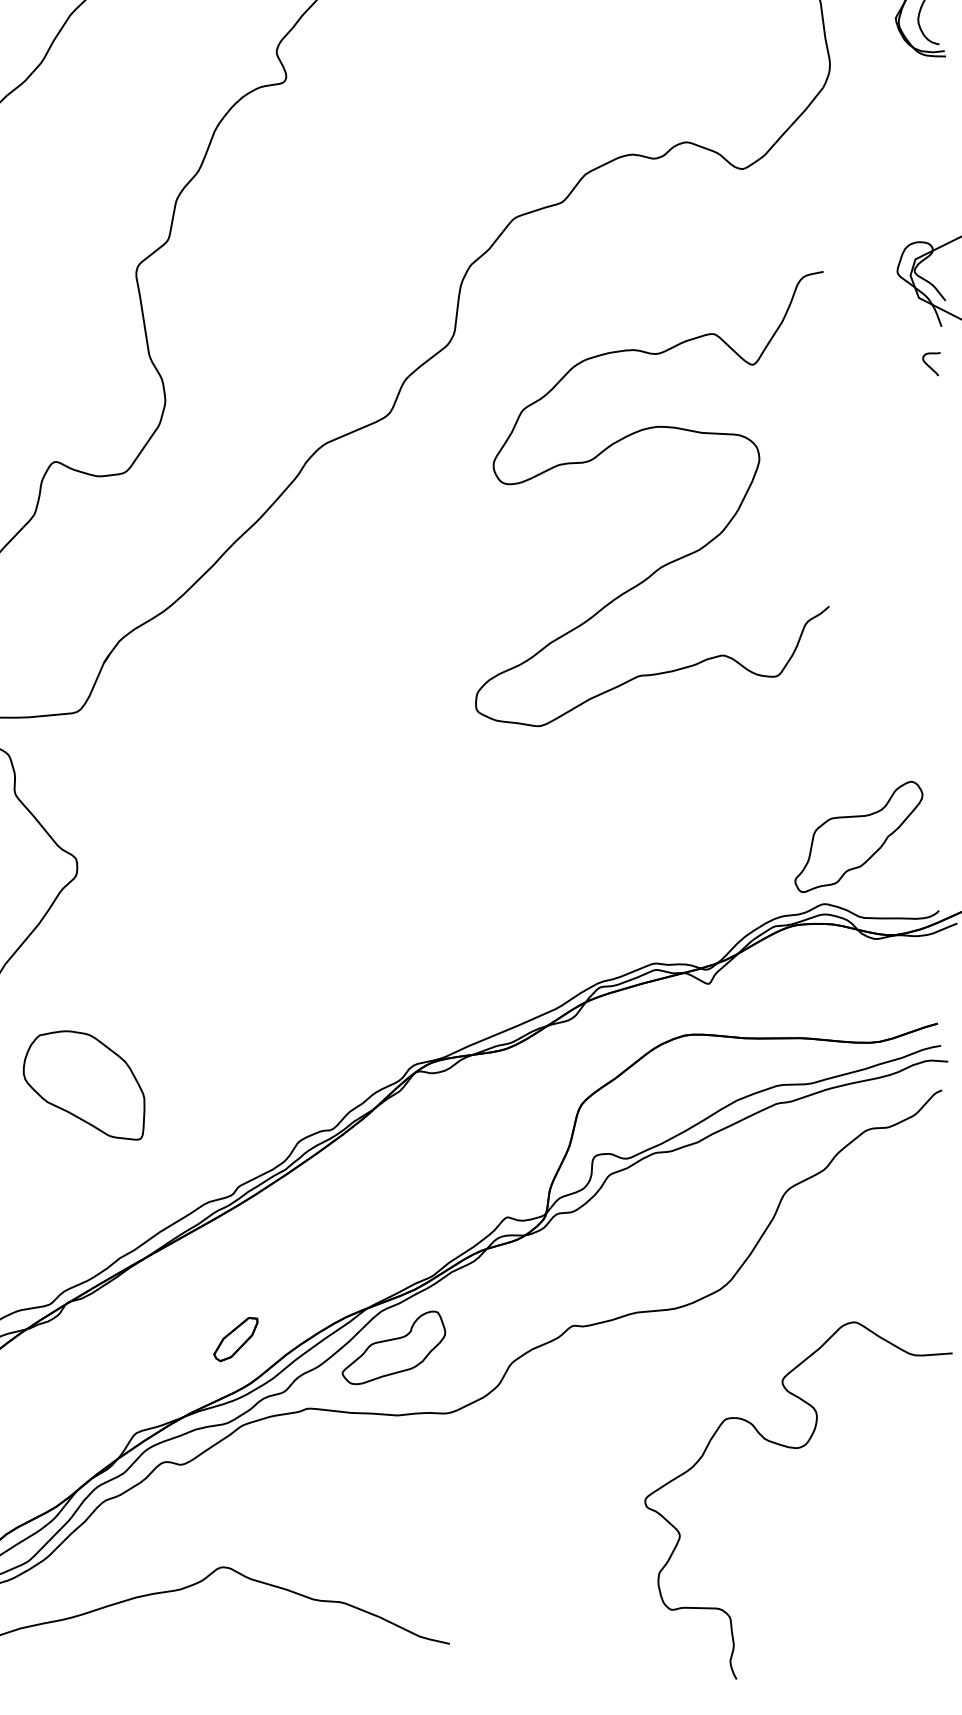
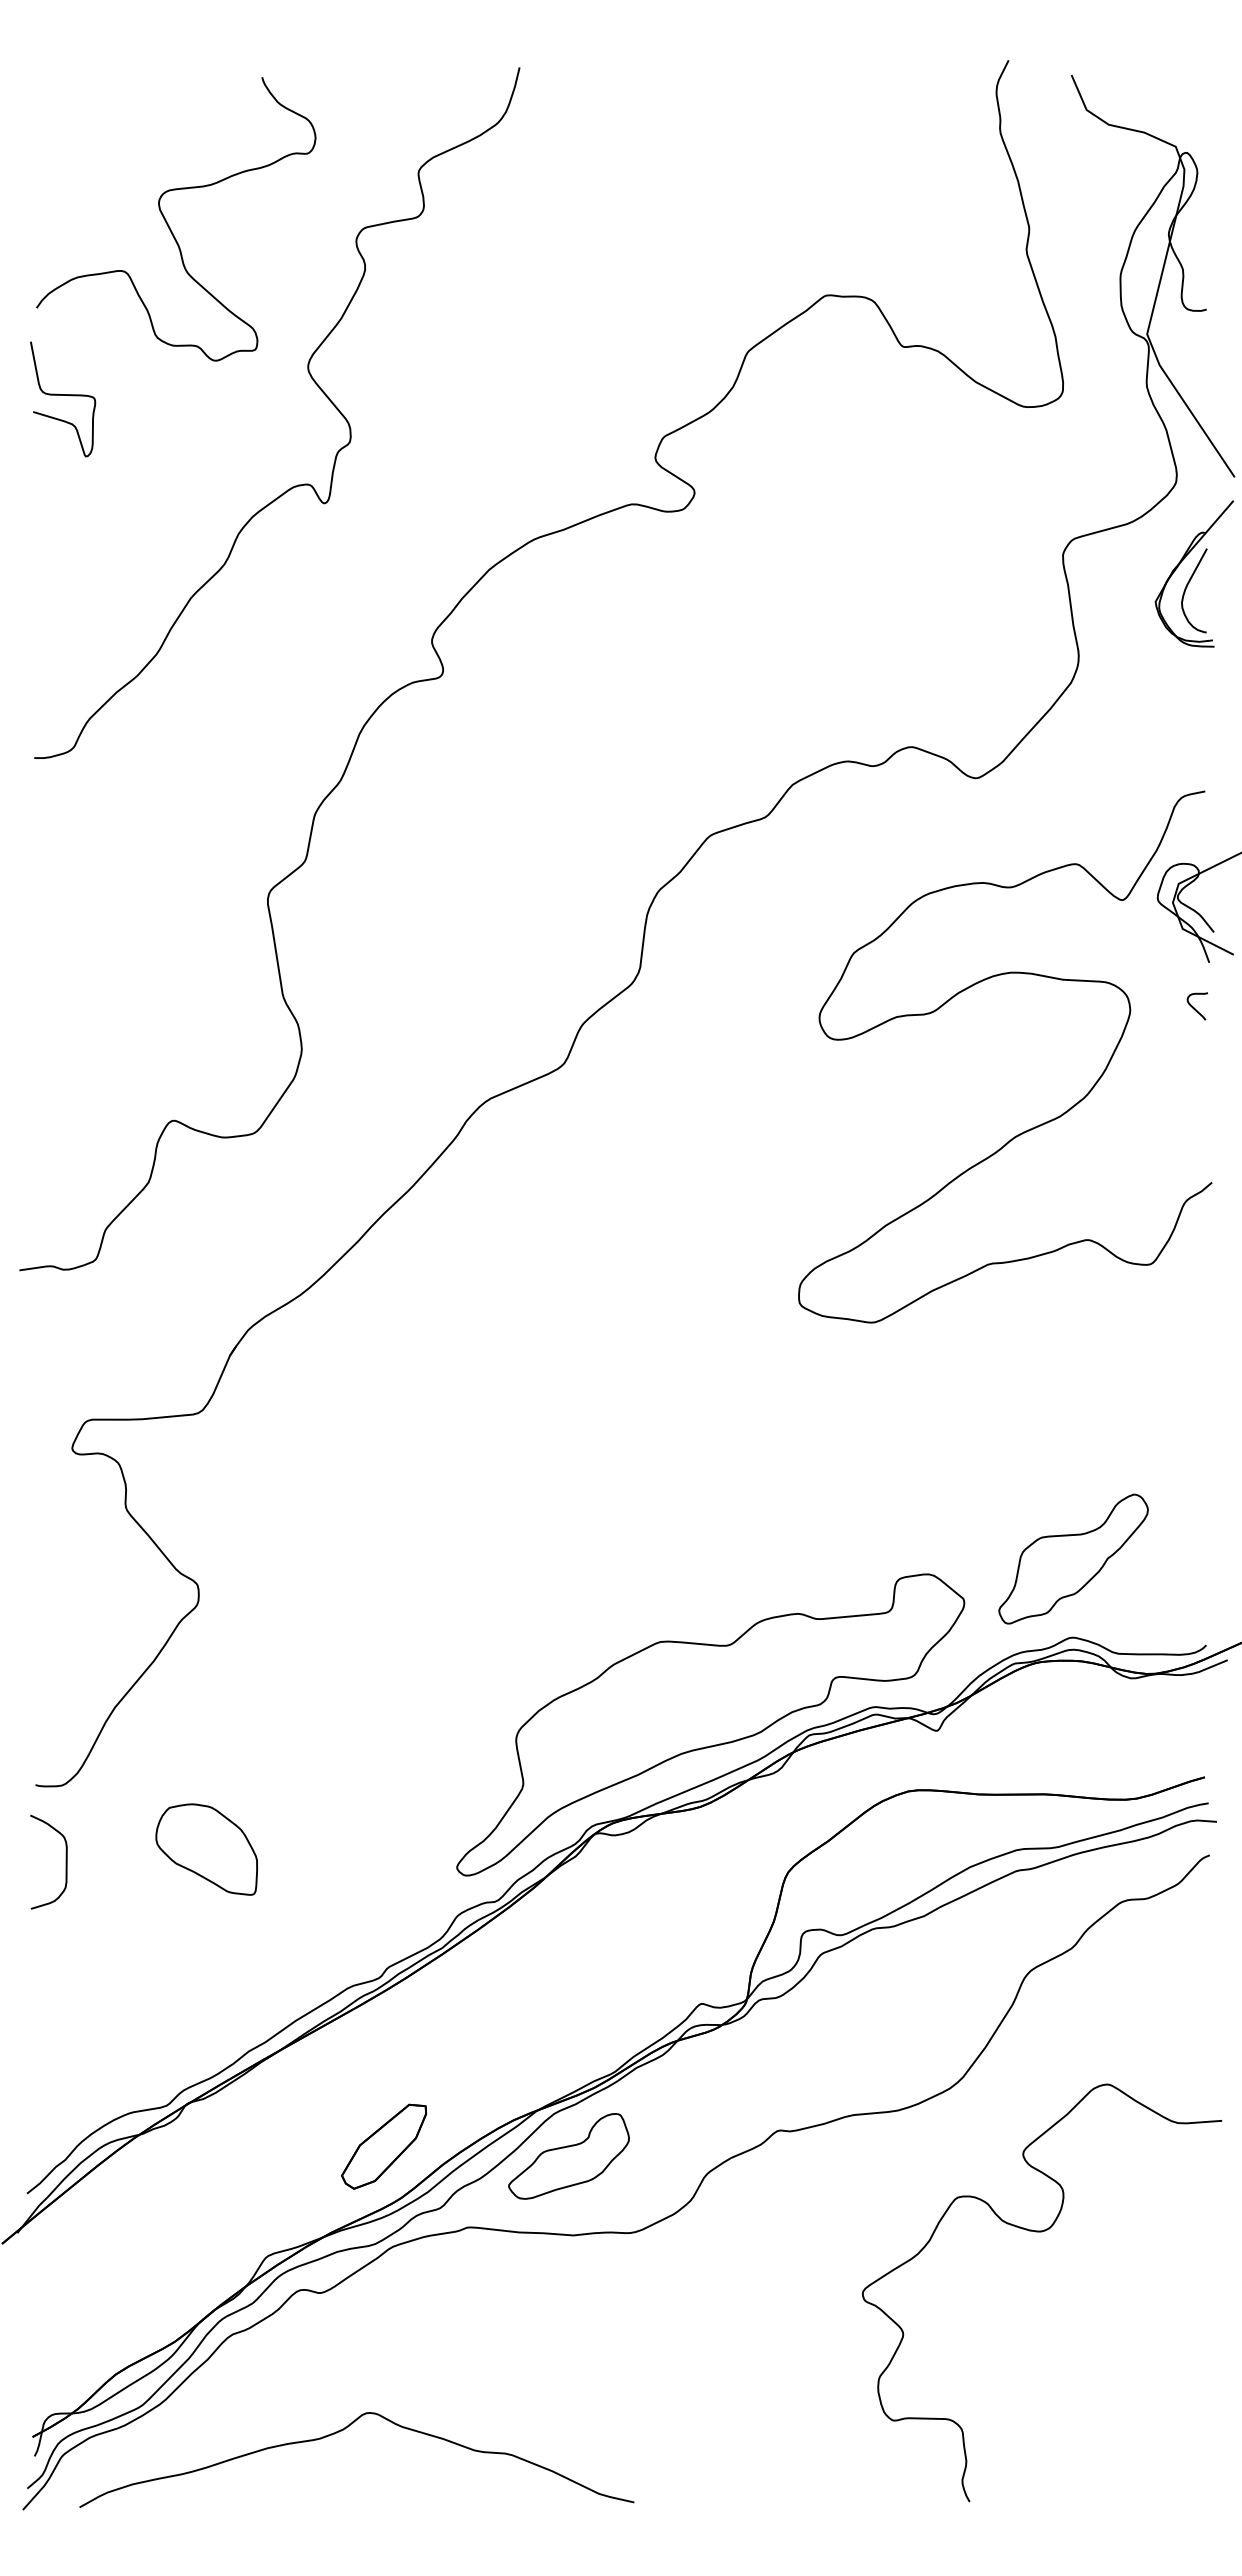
curve: (675, 559) -> (1032, 1127), moved
part: (858, 836) -> (1073, 1558), moved
part: (514, 978) -> (710, 1724), added
part: (83, 1085) -> (206, 1849), size x0.71
part: (236, 1339) -> (384, 2146), size x1.67
curve: (798, 1448) -> (1042, 2232), moved

